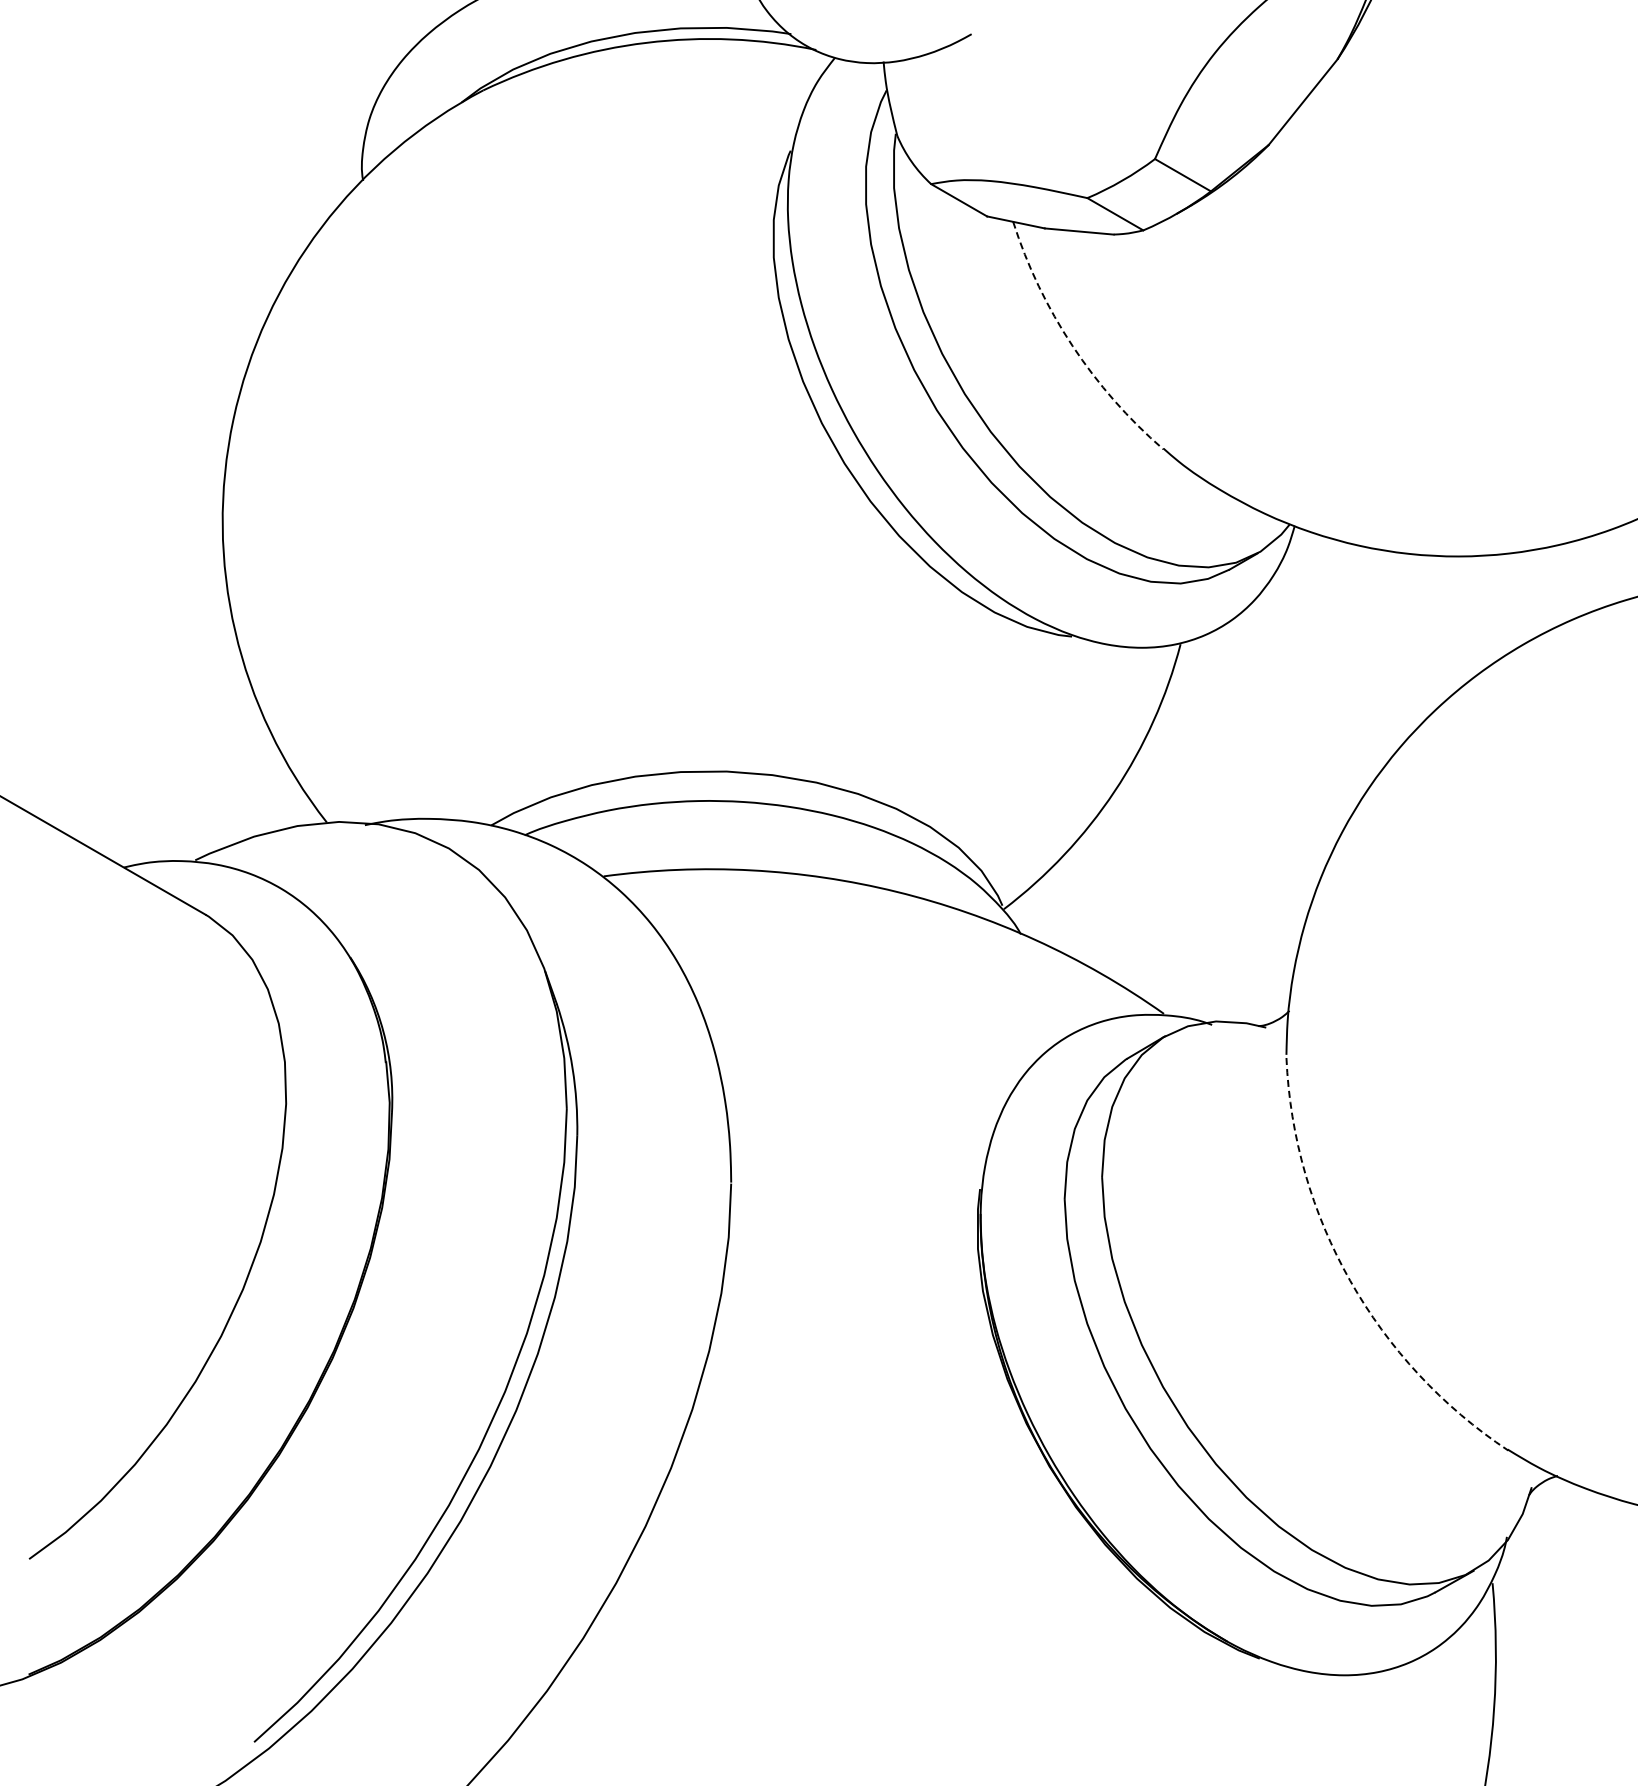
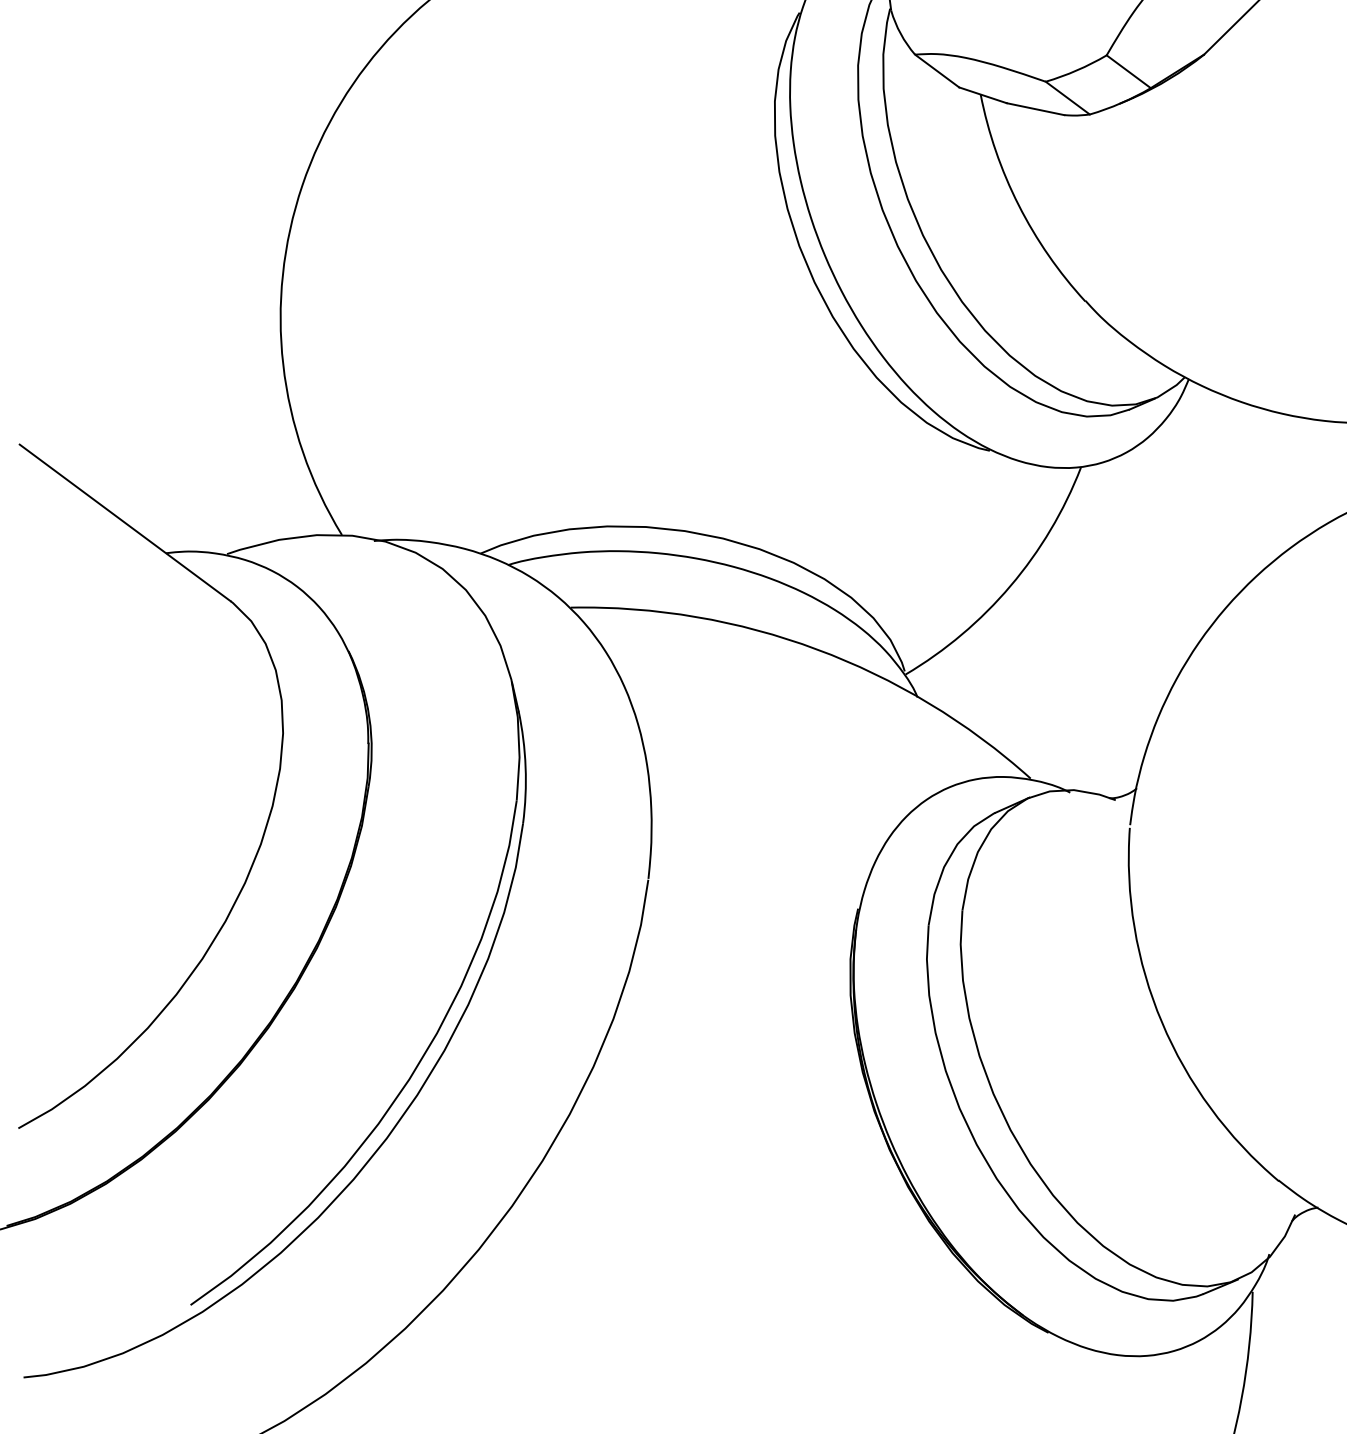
arc: (1072, 345) -> (1018, 204), dashed -> solid
arc: (1350, 1280) -> (1162, 1022), dashed -> solid

